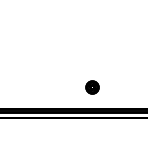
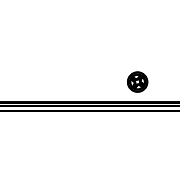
part: (92, 87) -> (137, 81), size x1.6

